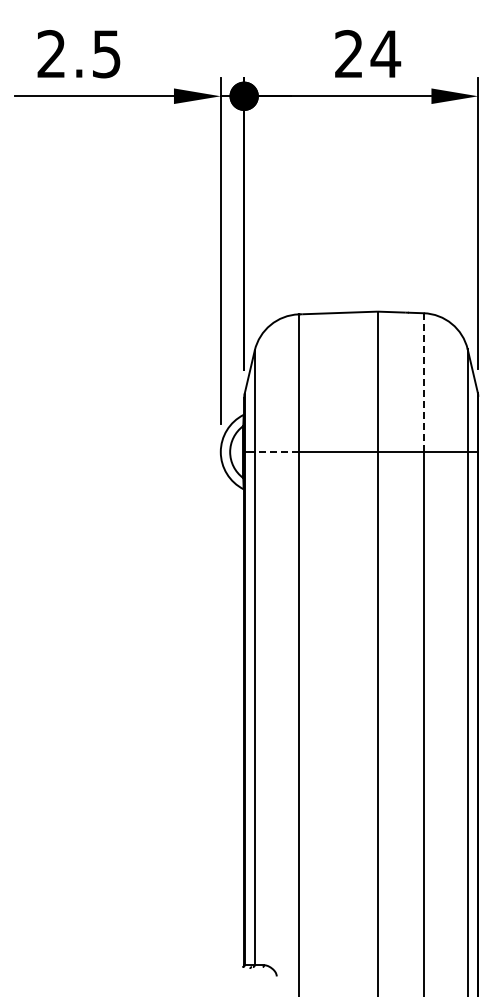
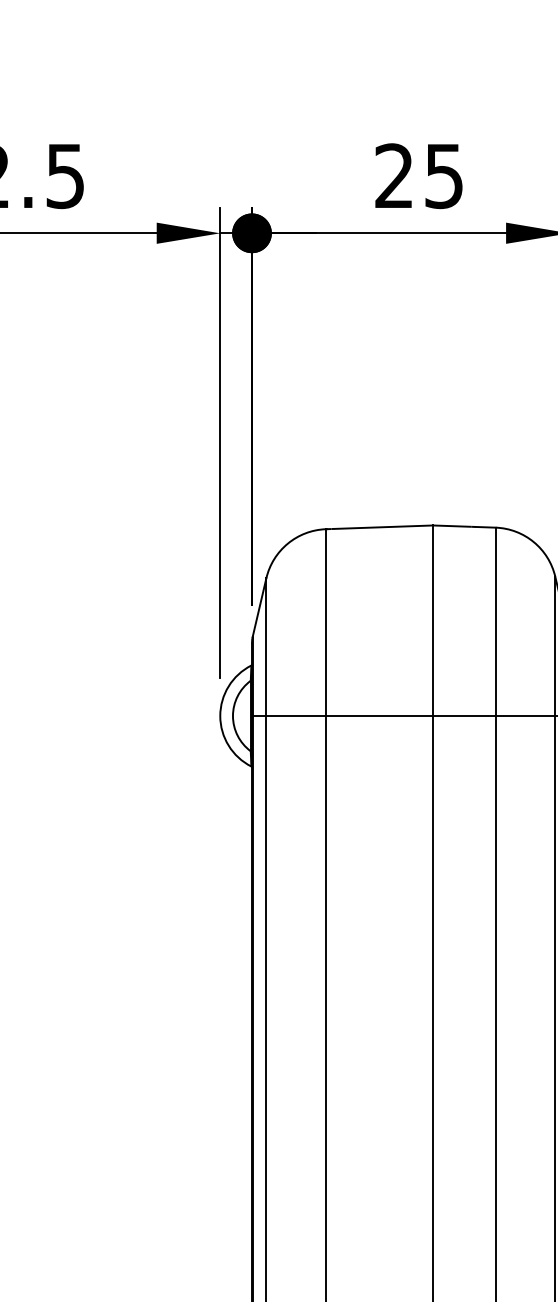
text: (385, 54) -> (443, 176), 24 -> 25
line: (423, 382) -> (495, 621), dashed -> solid
line: (276, 452) -> (295, 716), dashed -> solid

